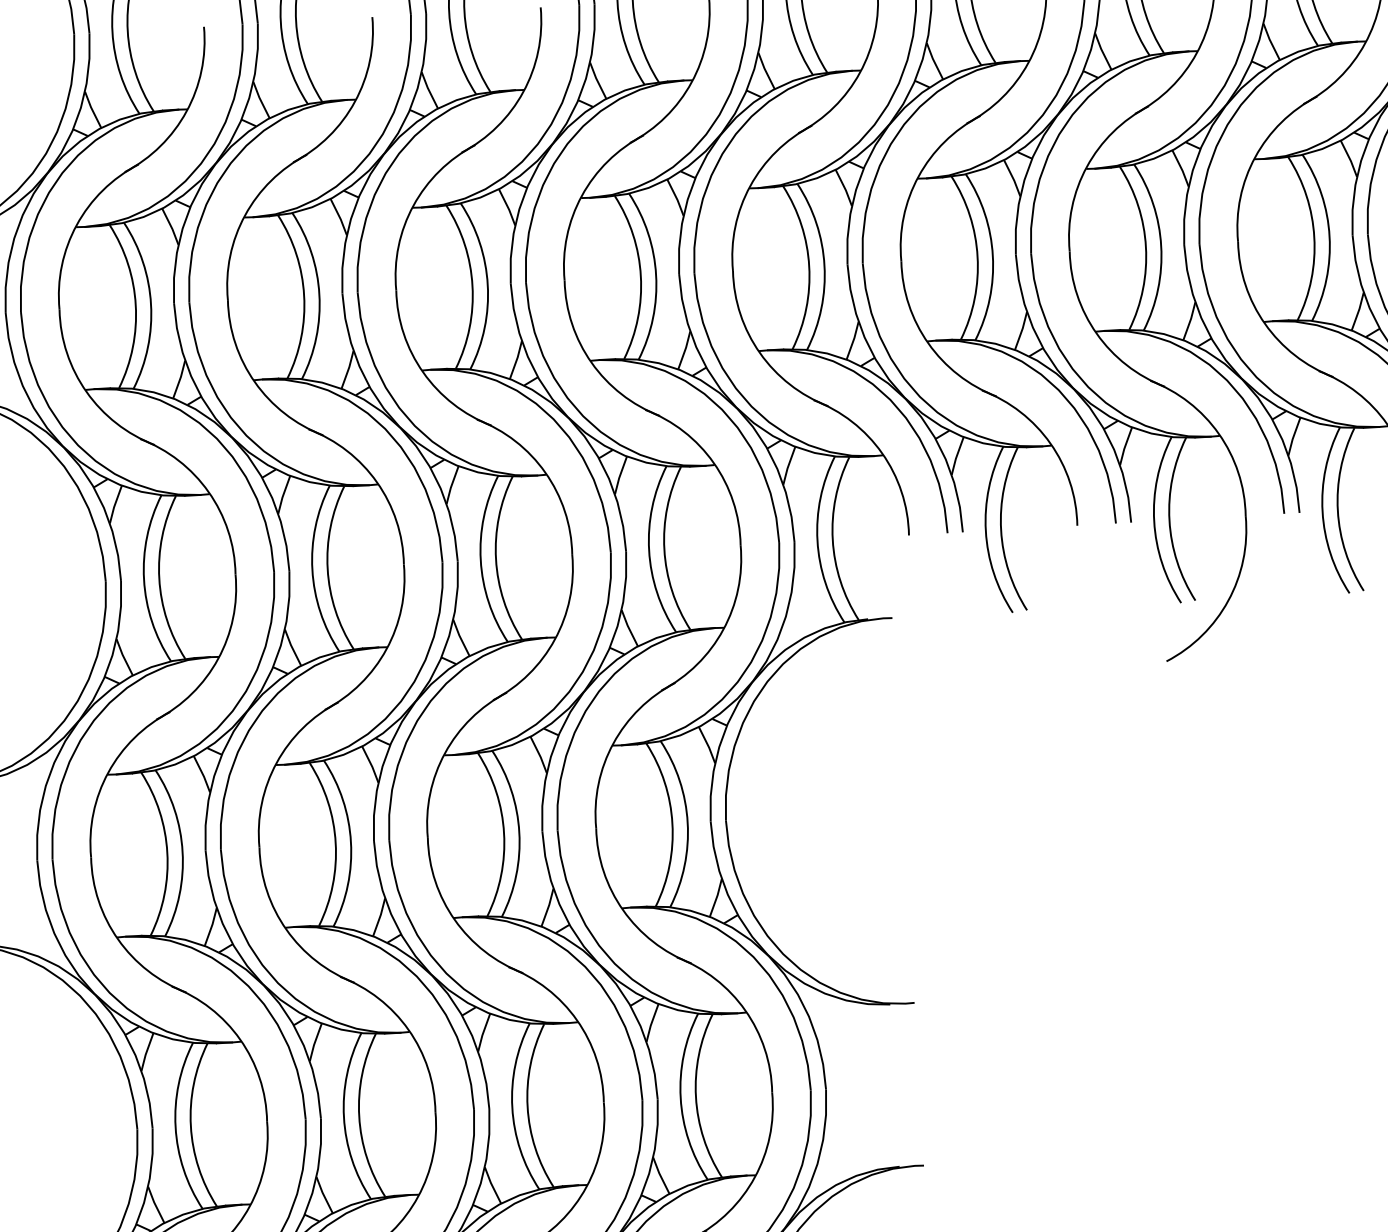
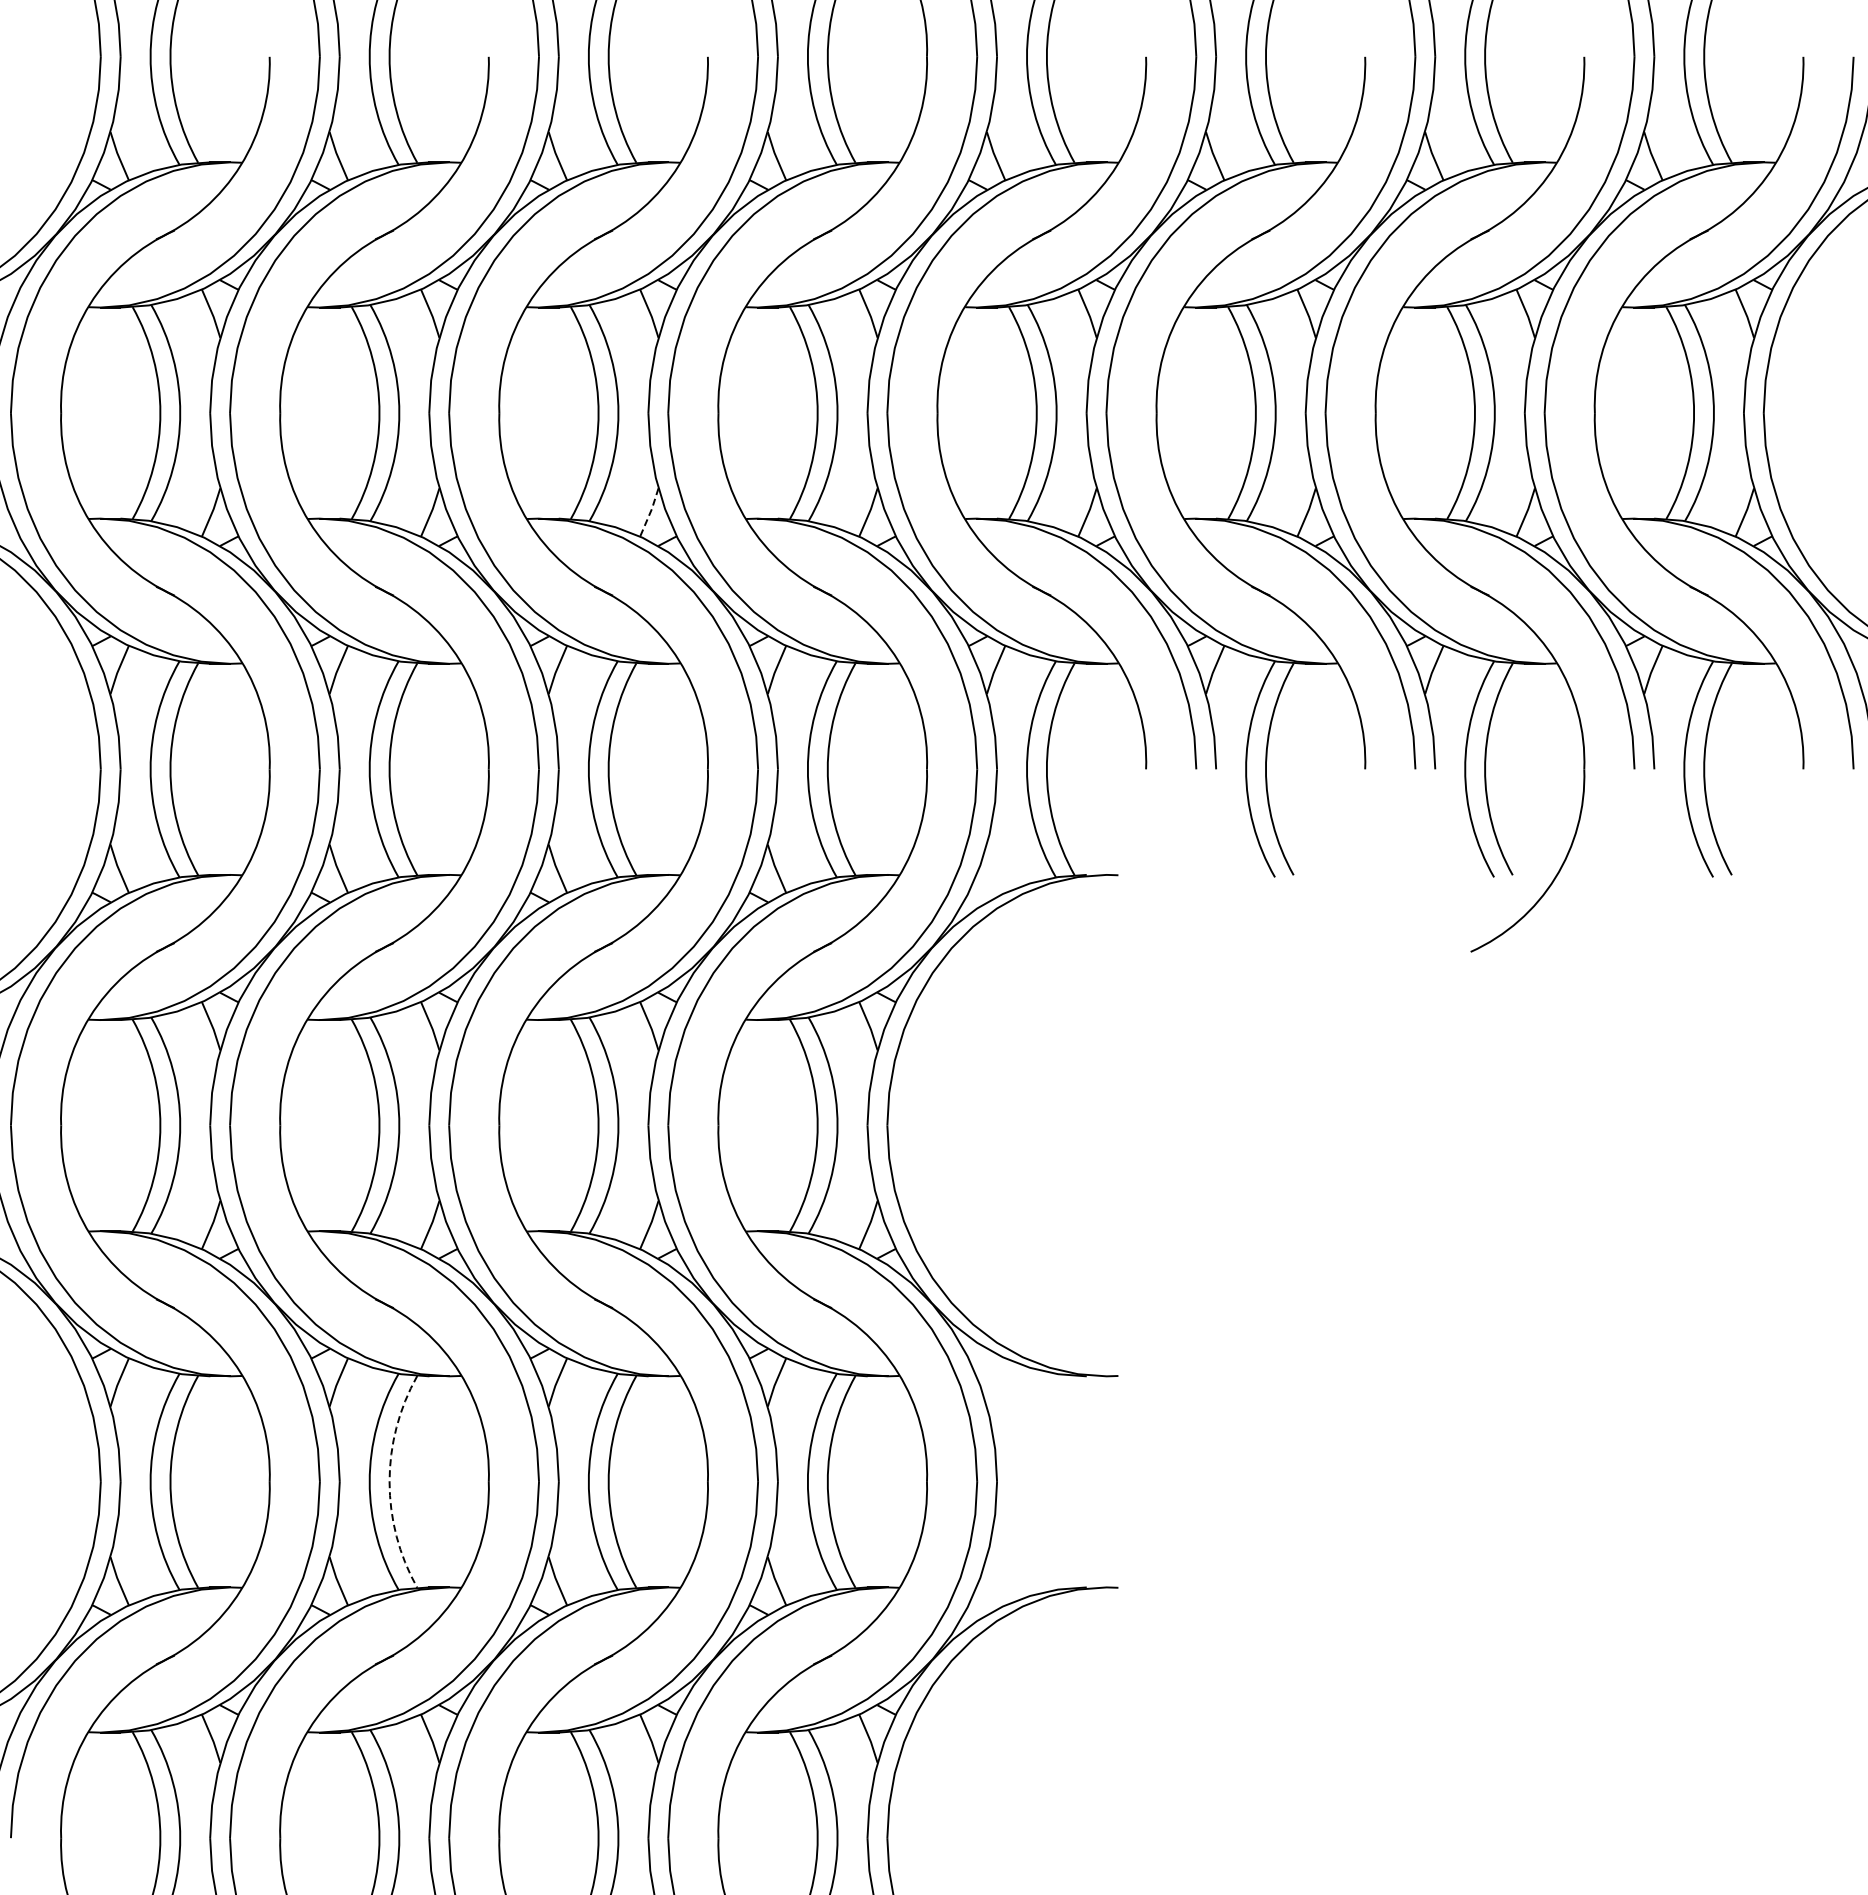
line: (516, 360) -> (650, 512), solid -> dashed
arc: (359, 1116) -> (389, 1481), solid -> dashed

